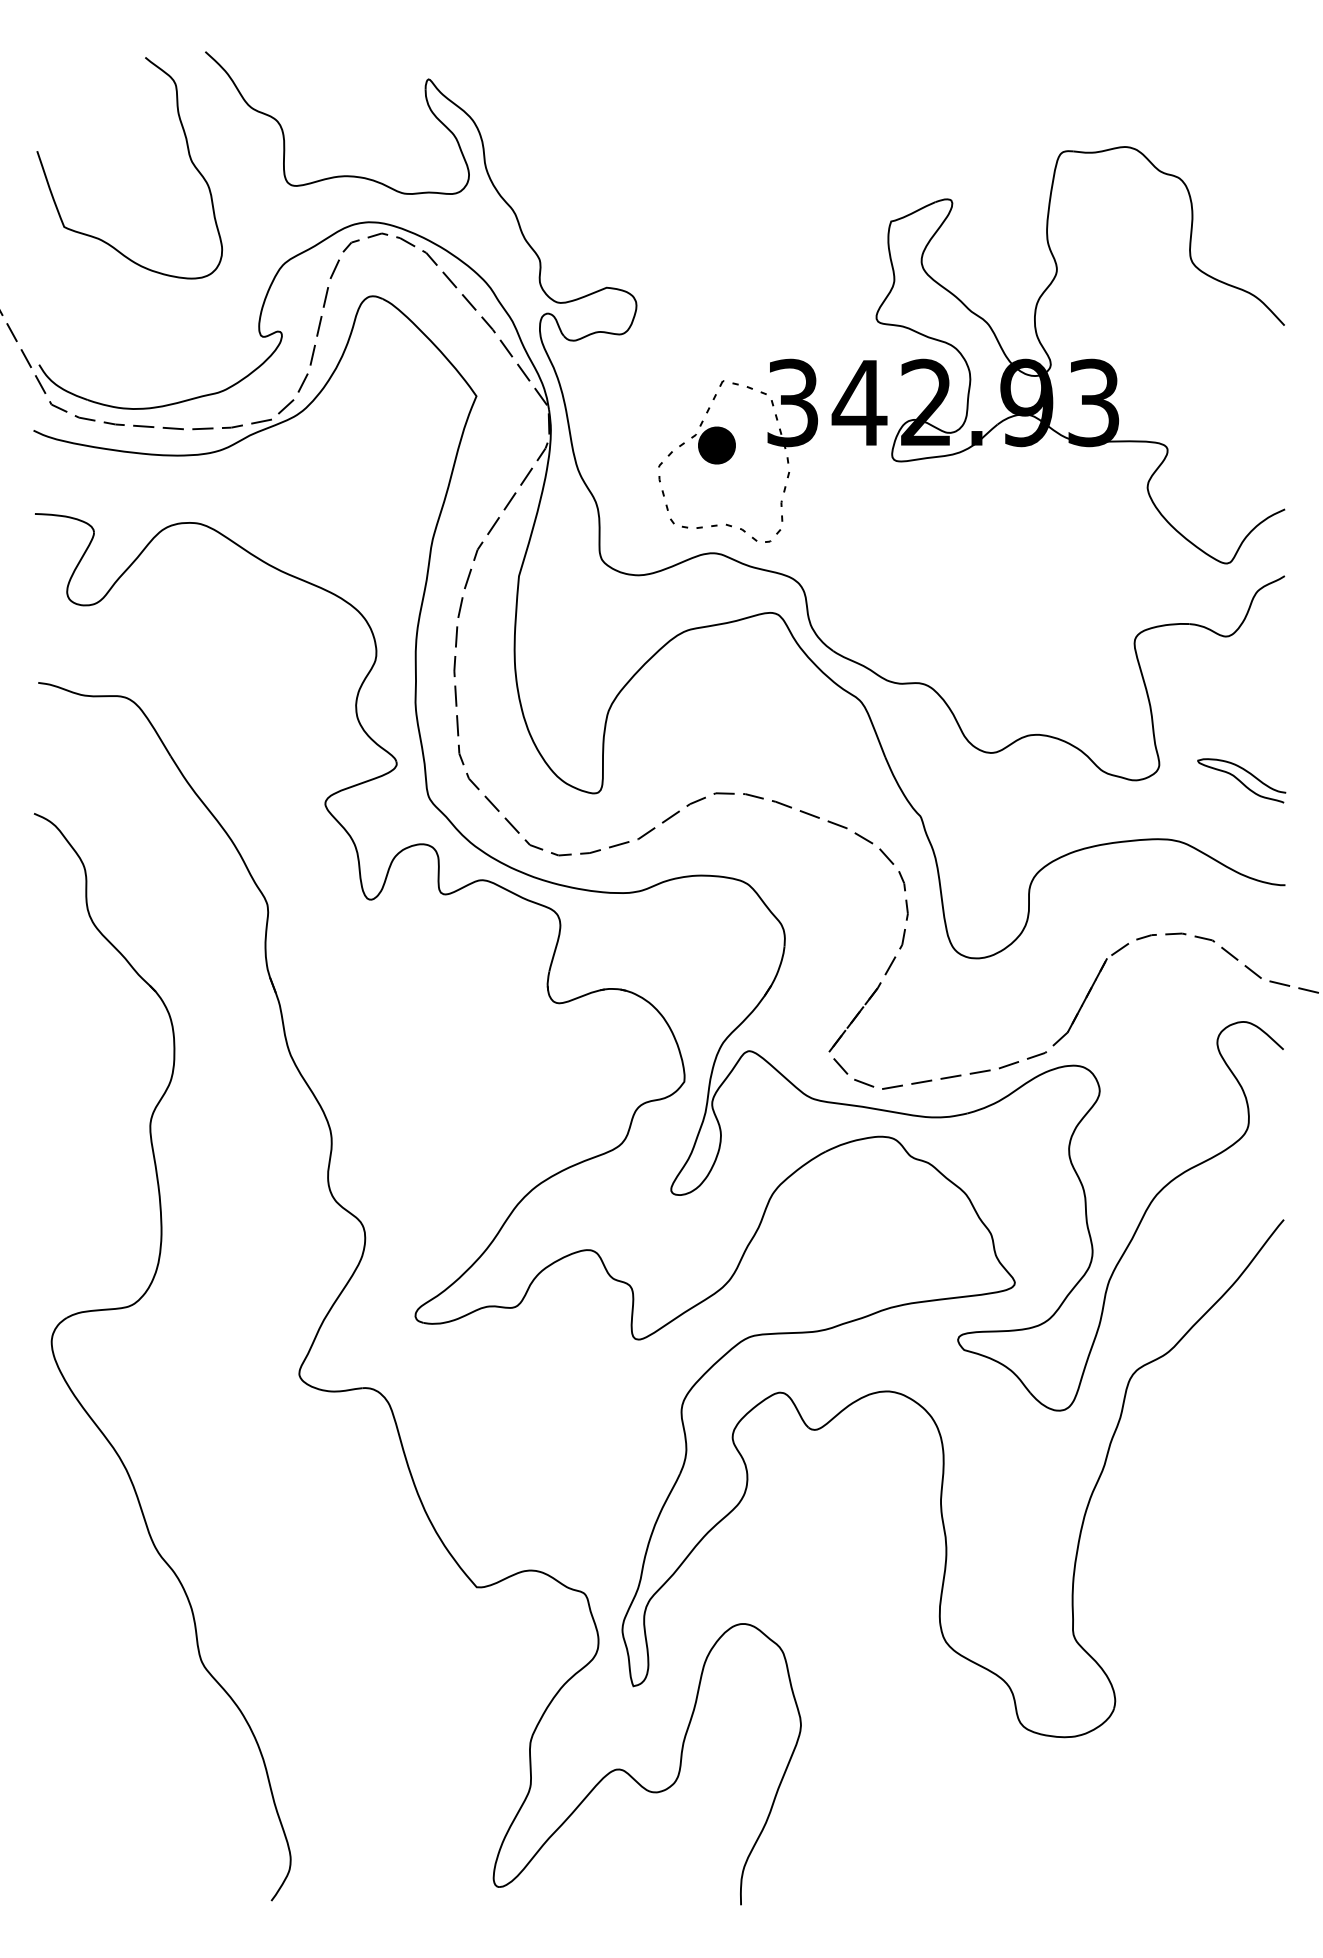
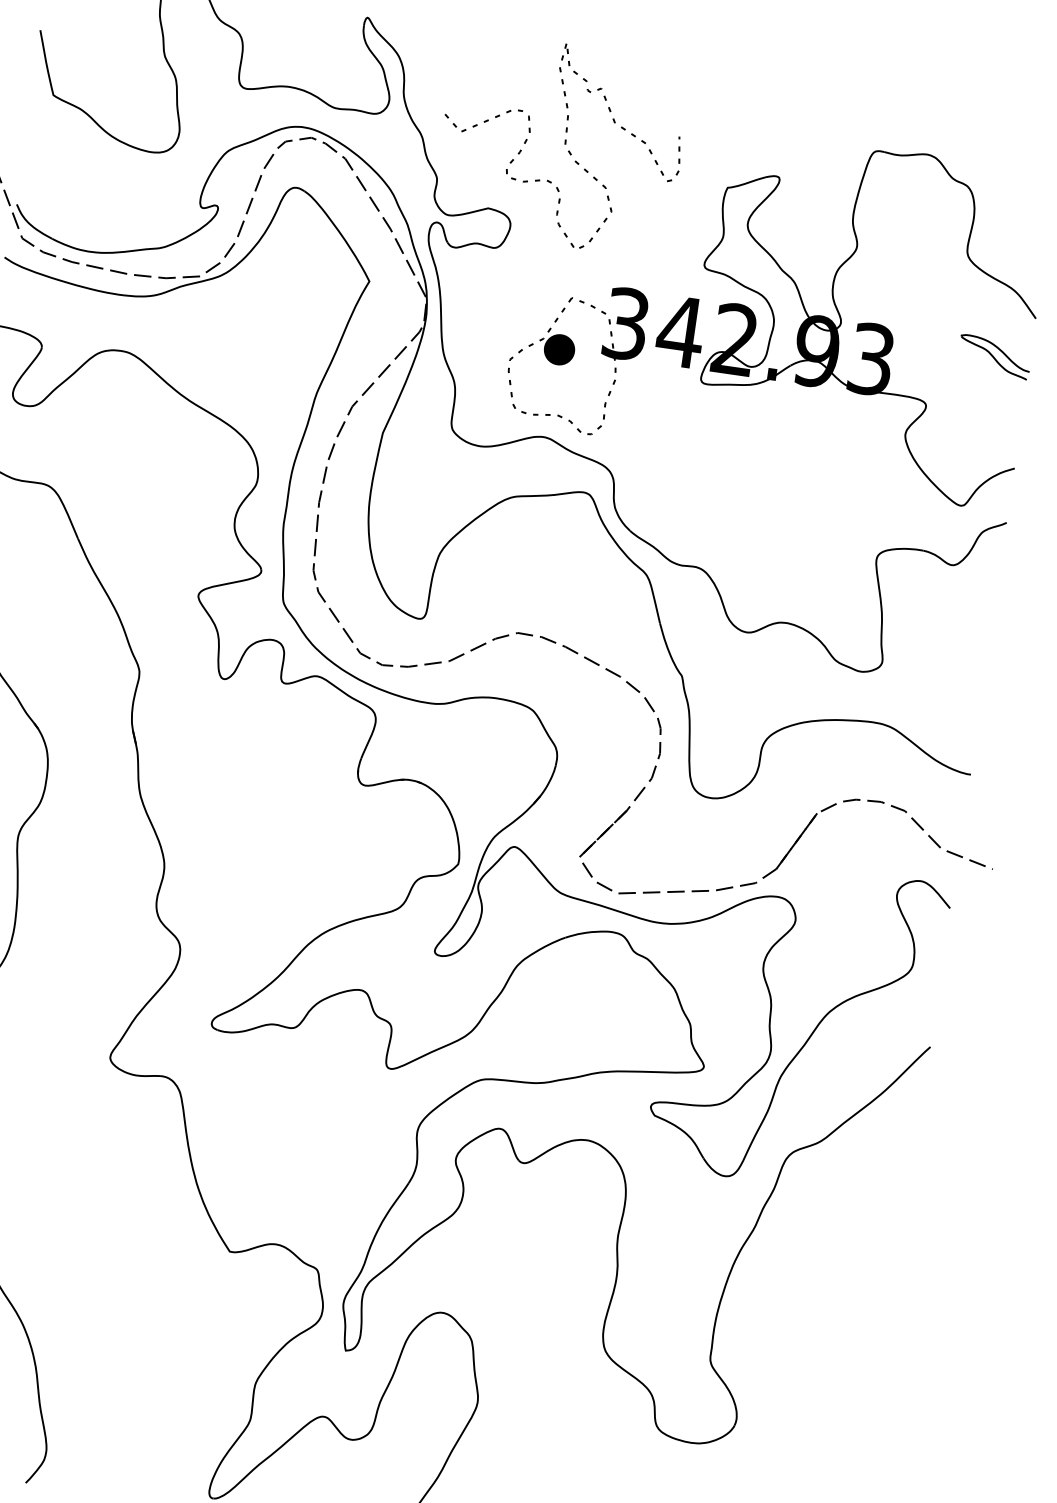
curve: (687, 197) -> (564, 144), added
part: (1241, 780) -> (994, 356), moved

